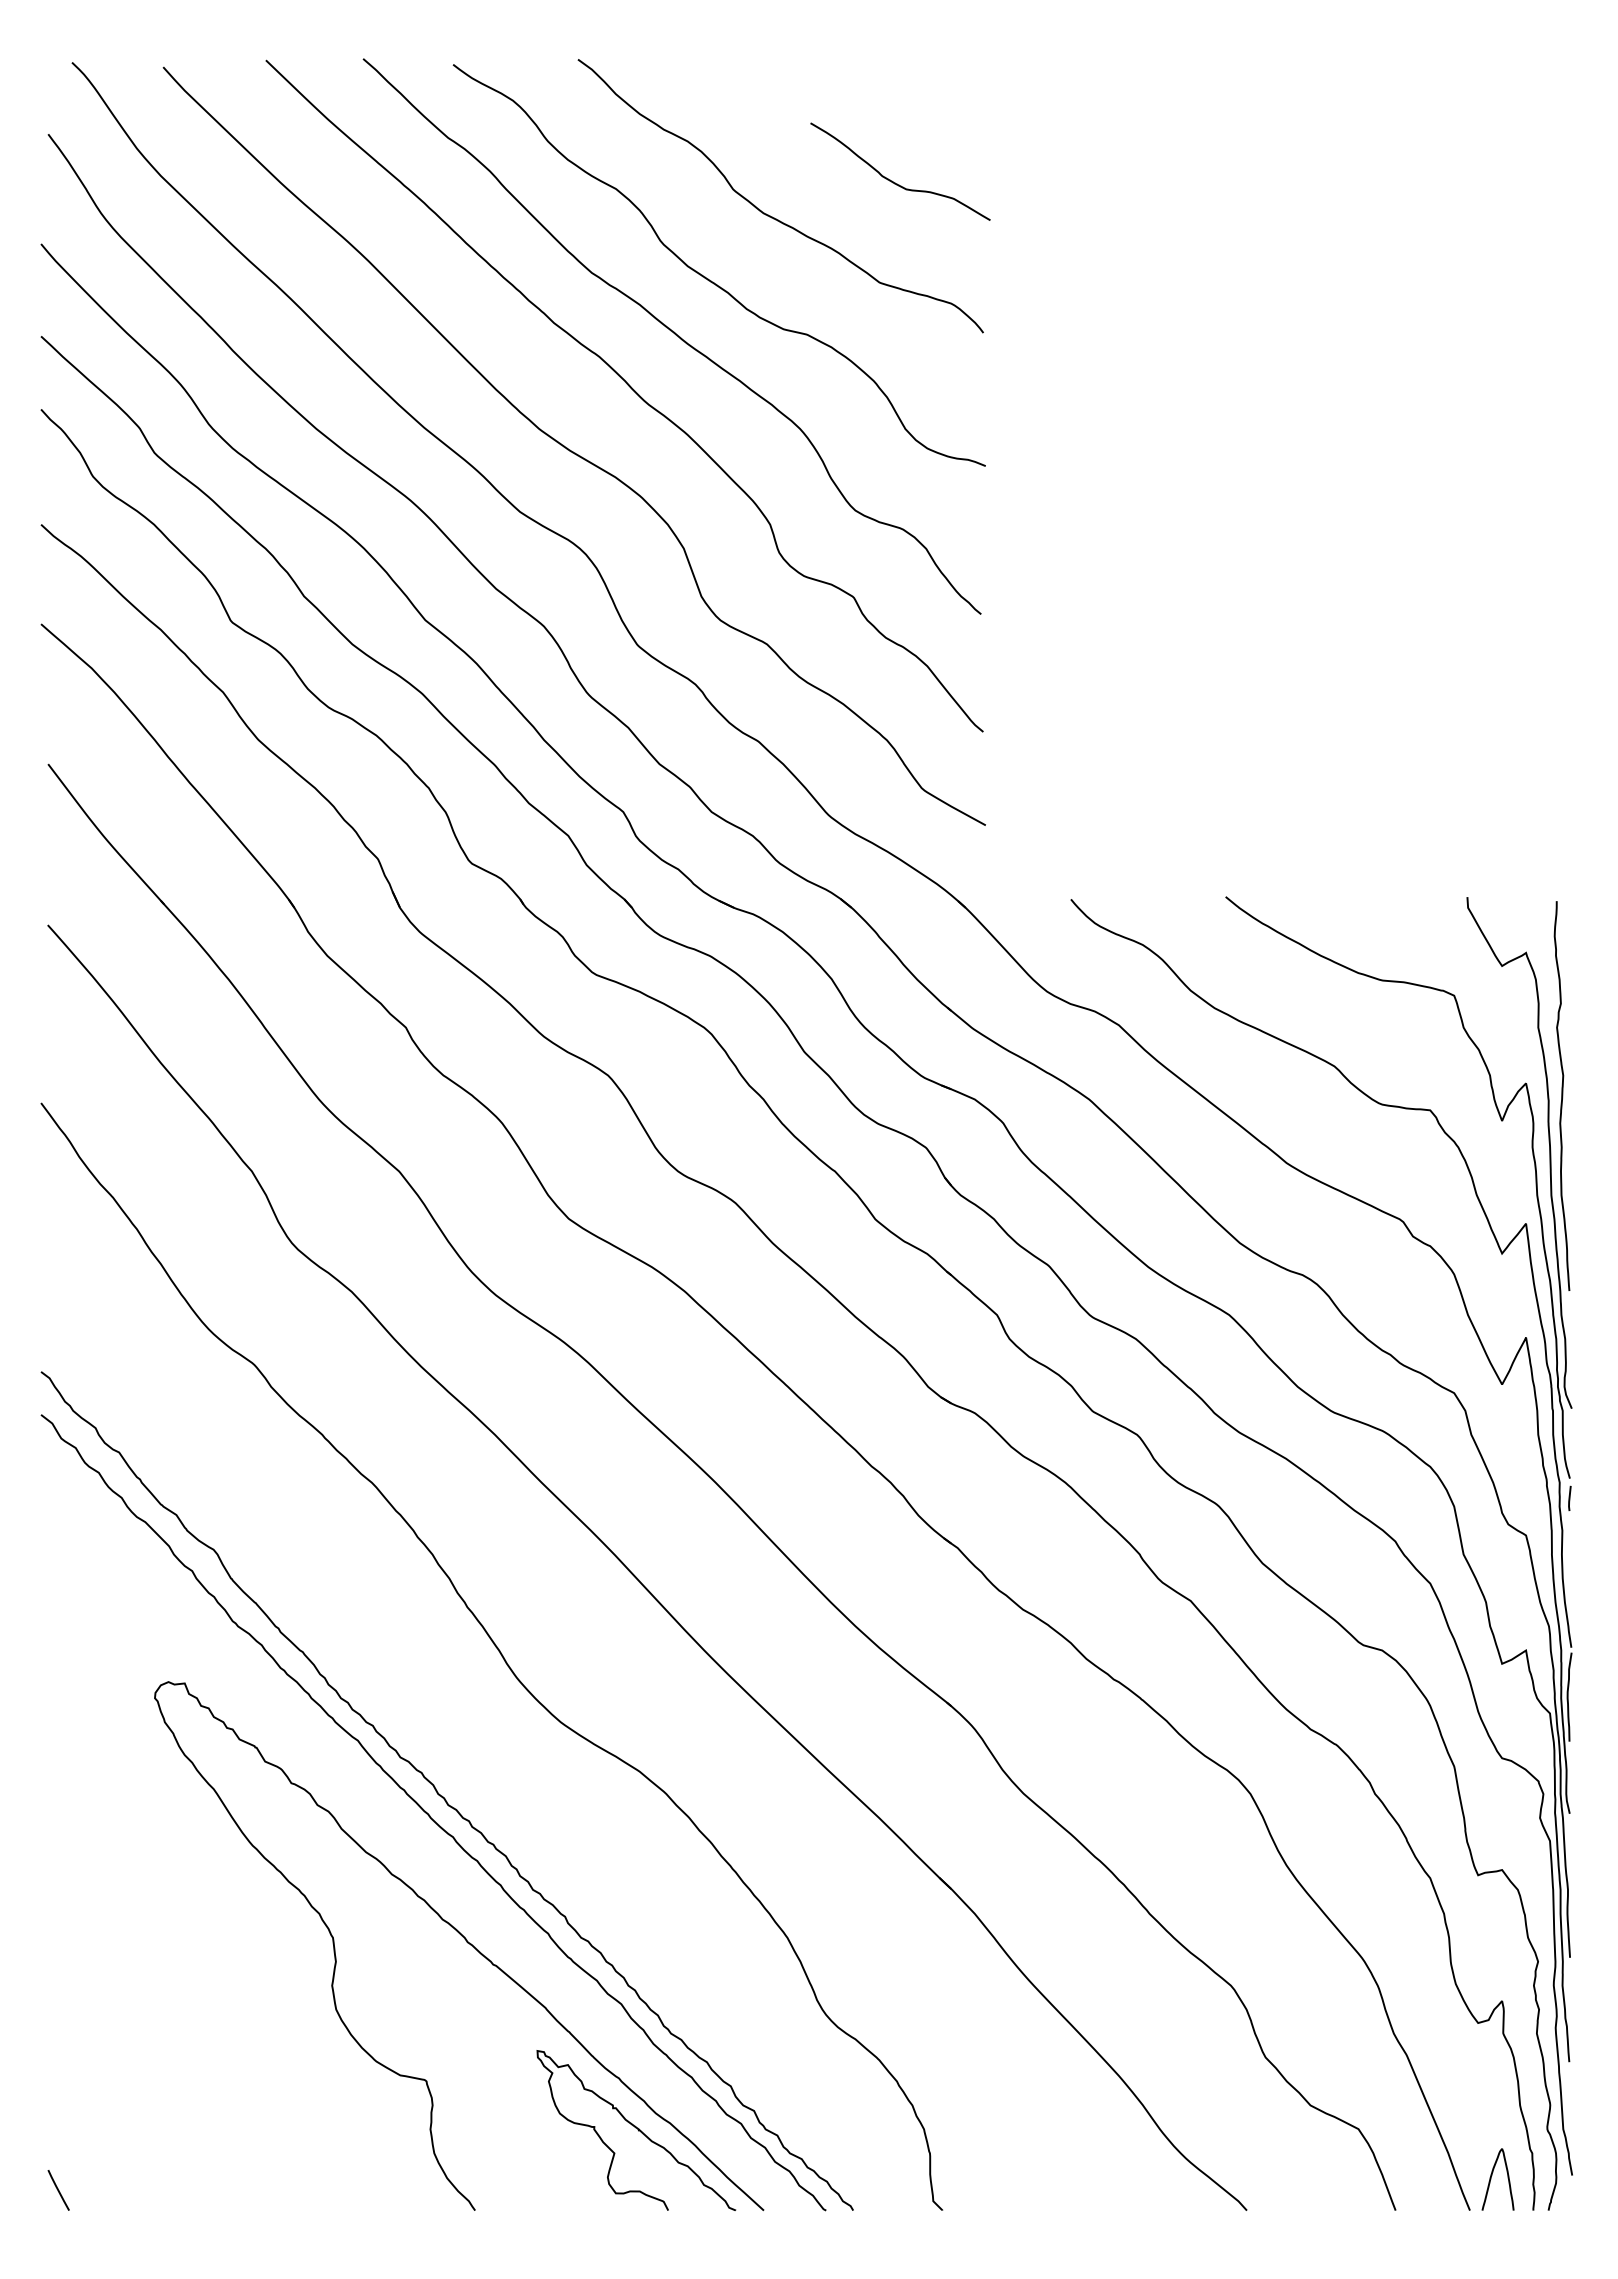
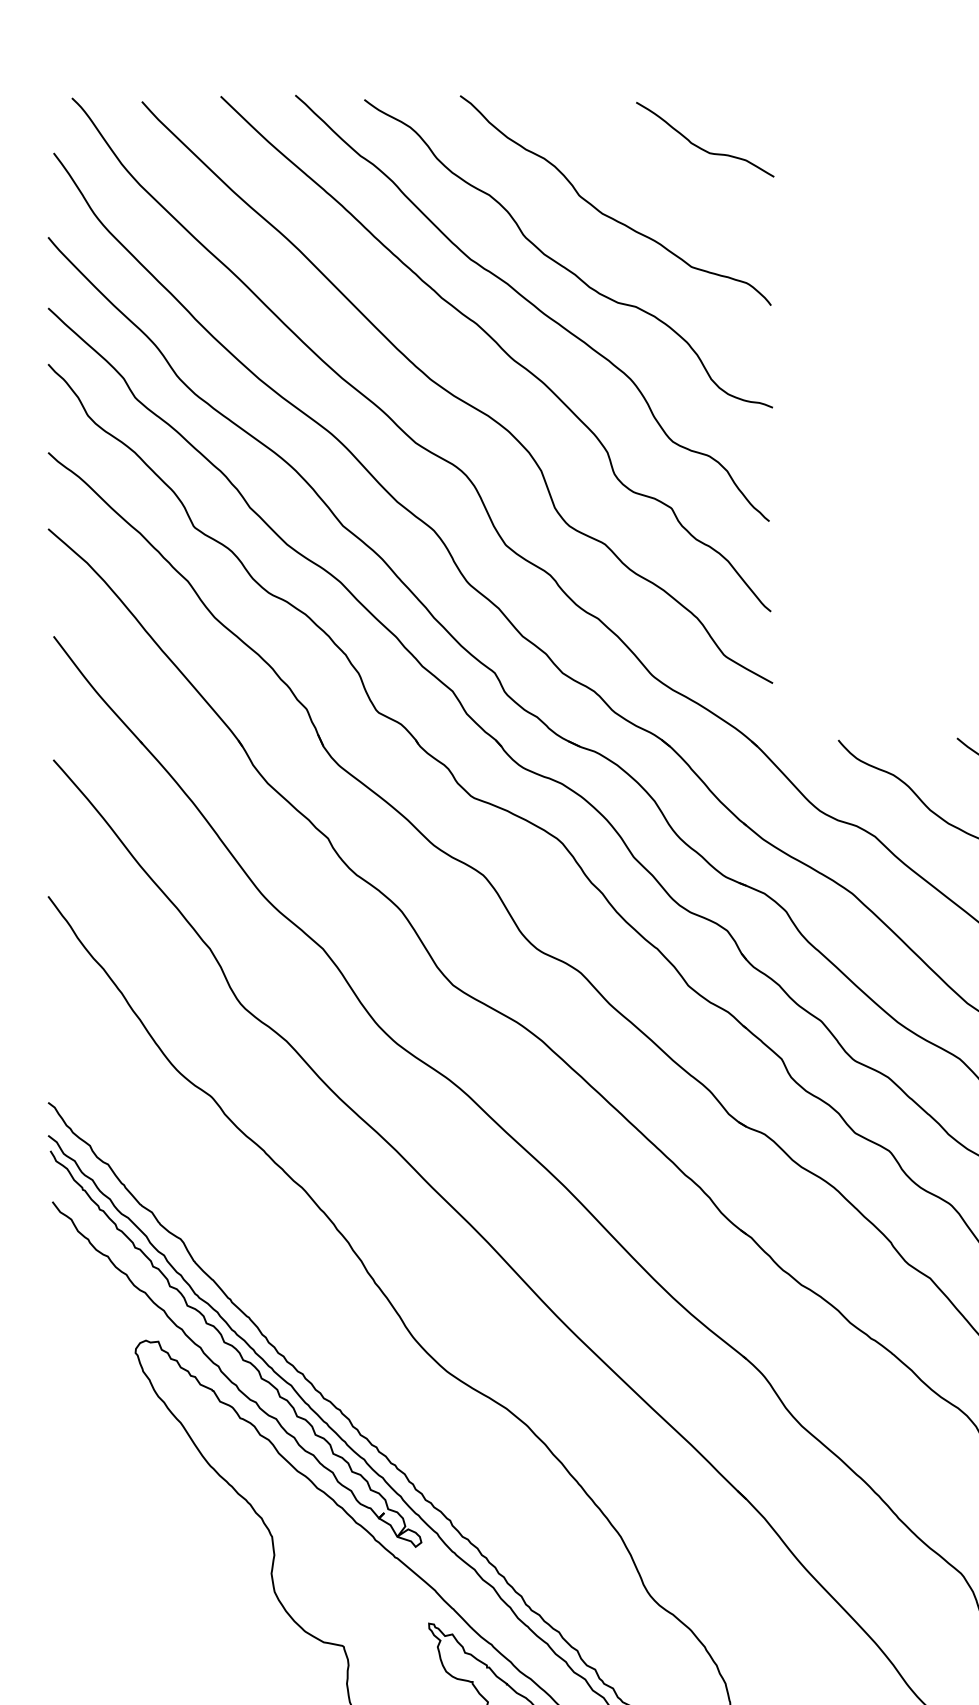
curve: (892, 180) -> (699, 146), moved
curve: (285, 1692) -> (235, 1348), added

